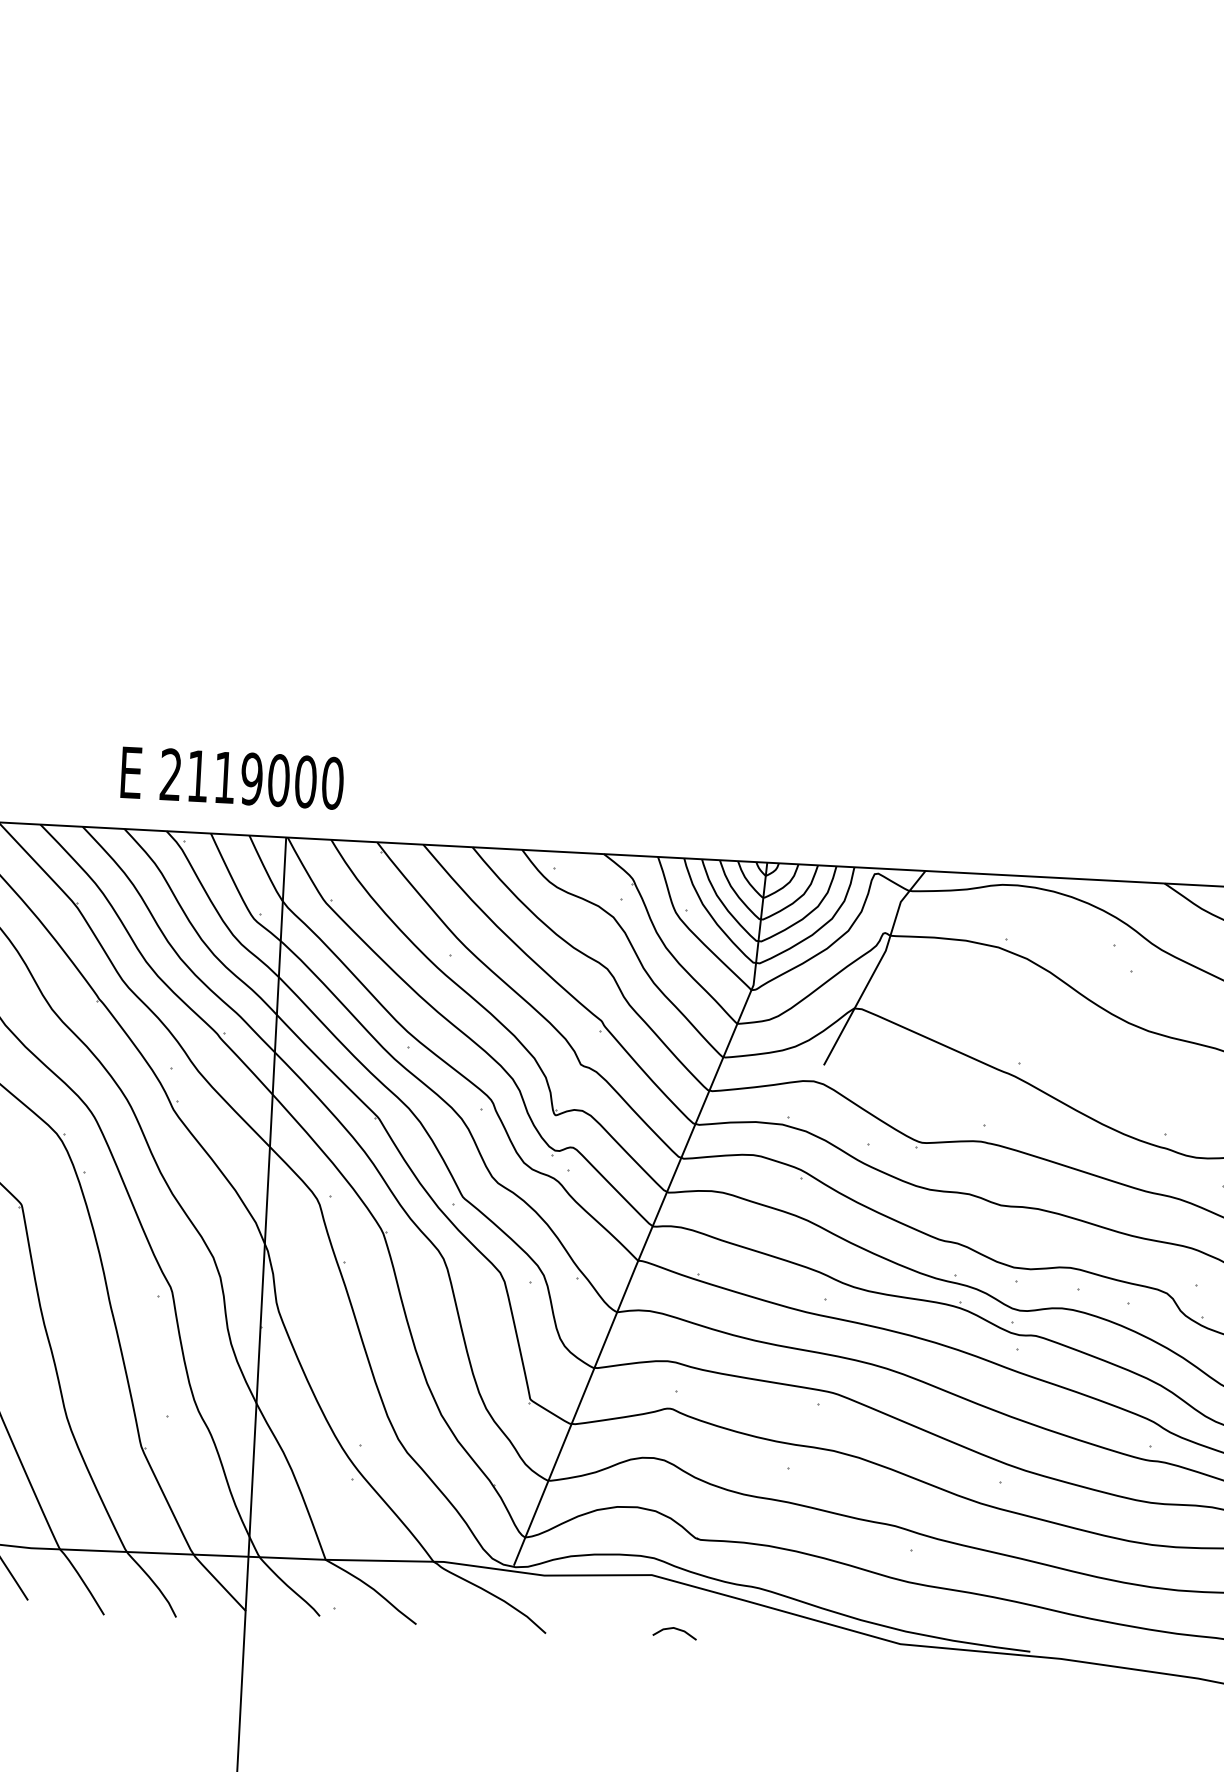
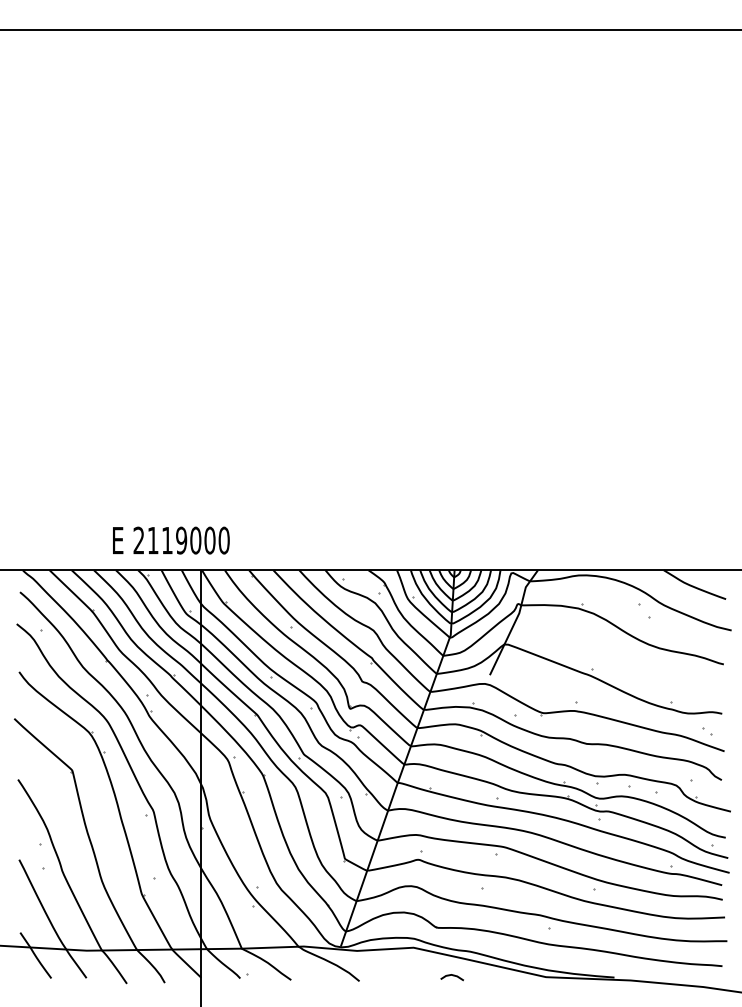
line: (673, 1629) -> (451, 975), moved

